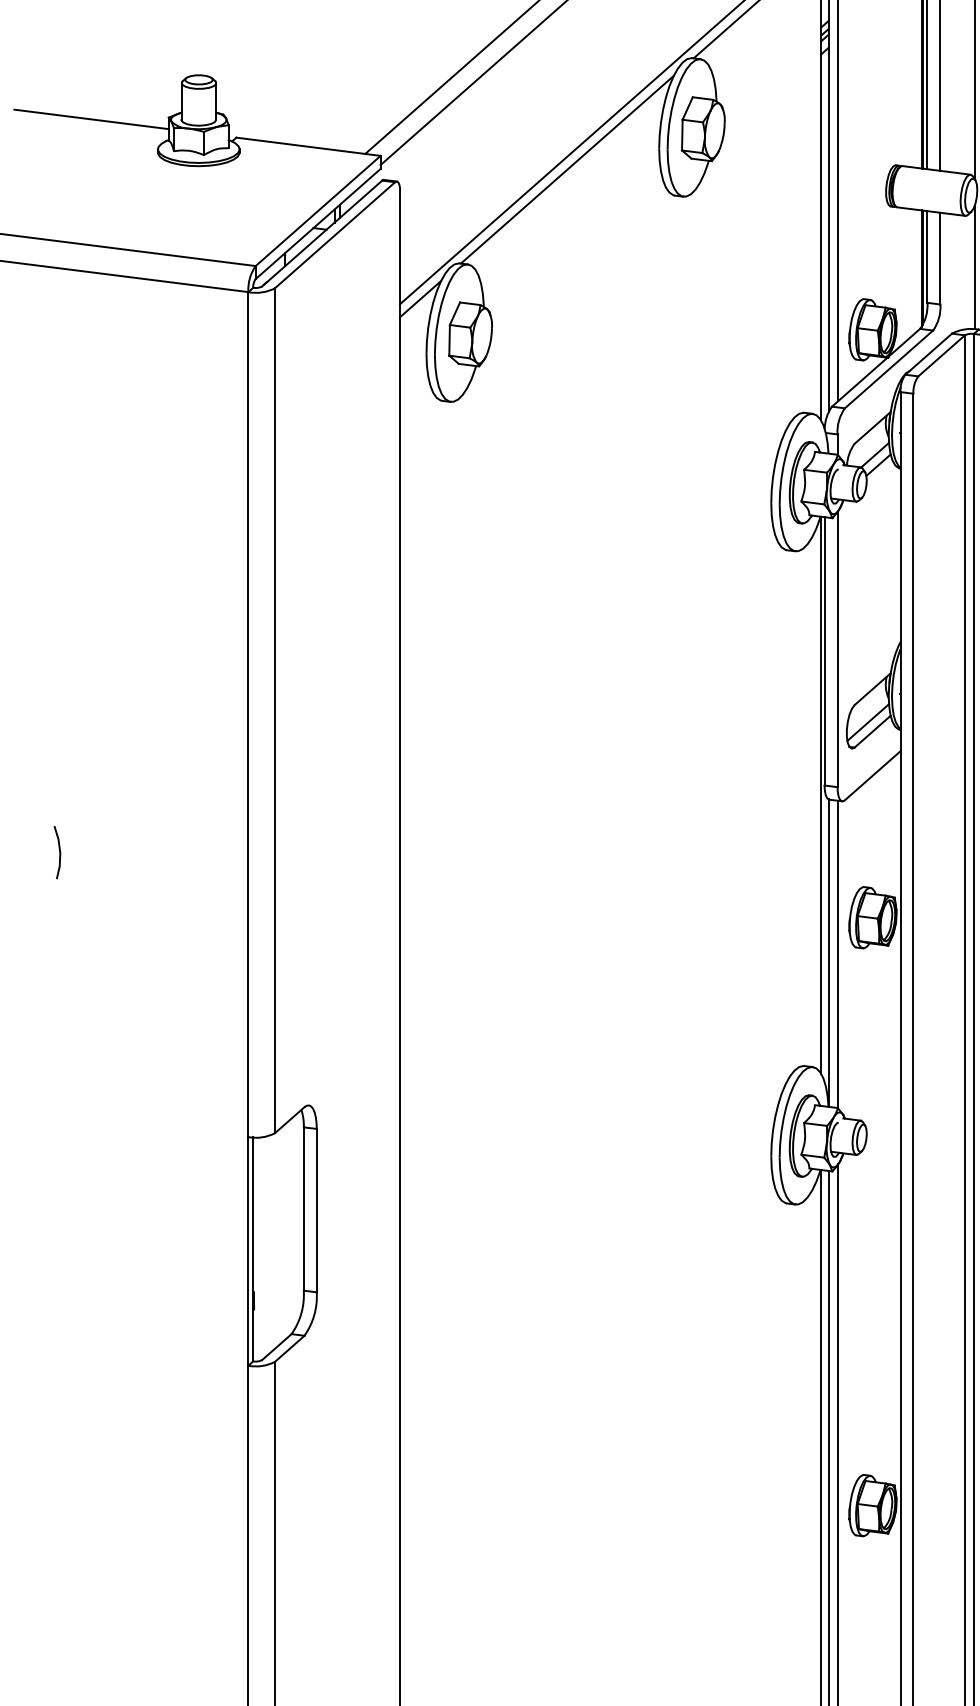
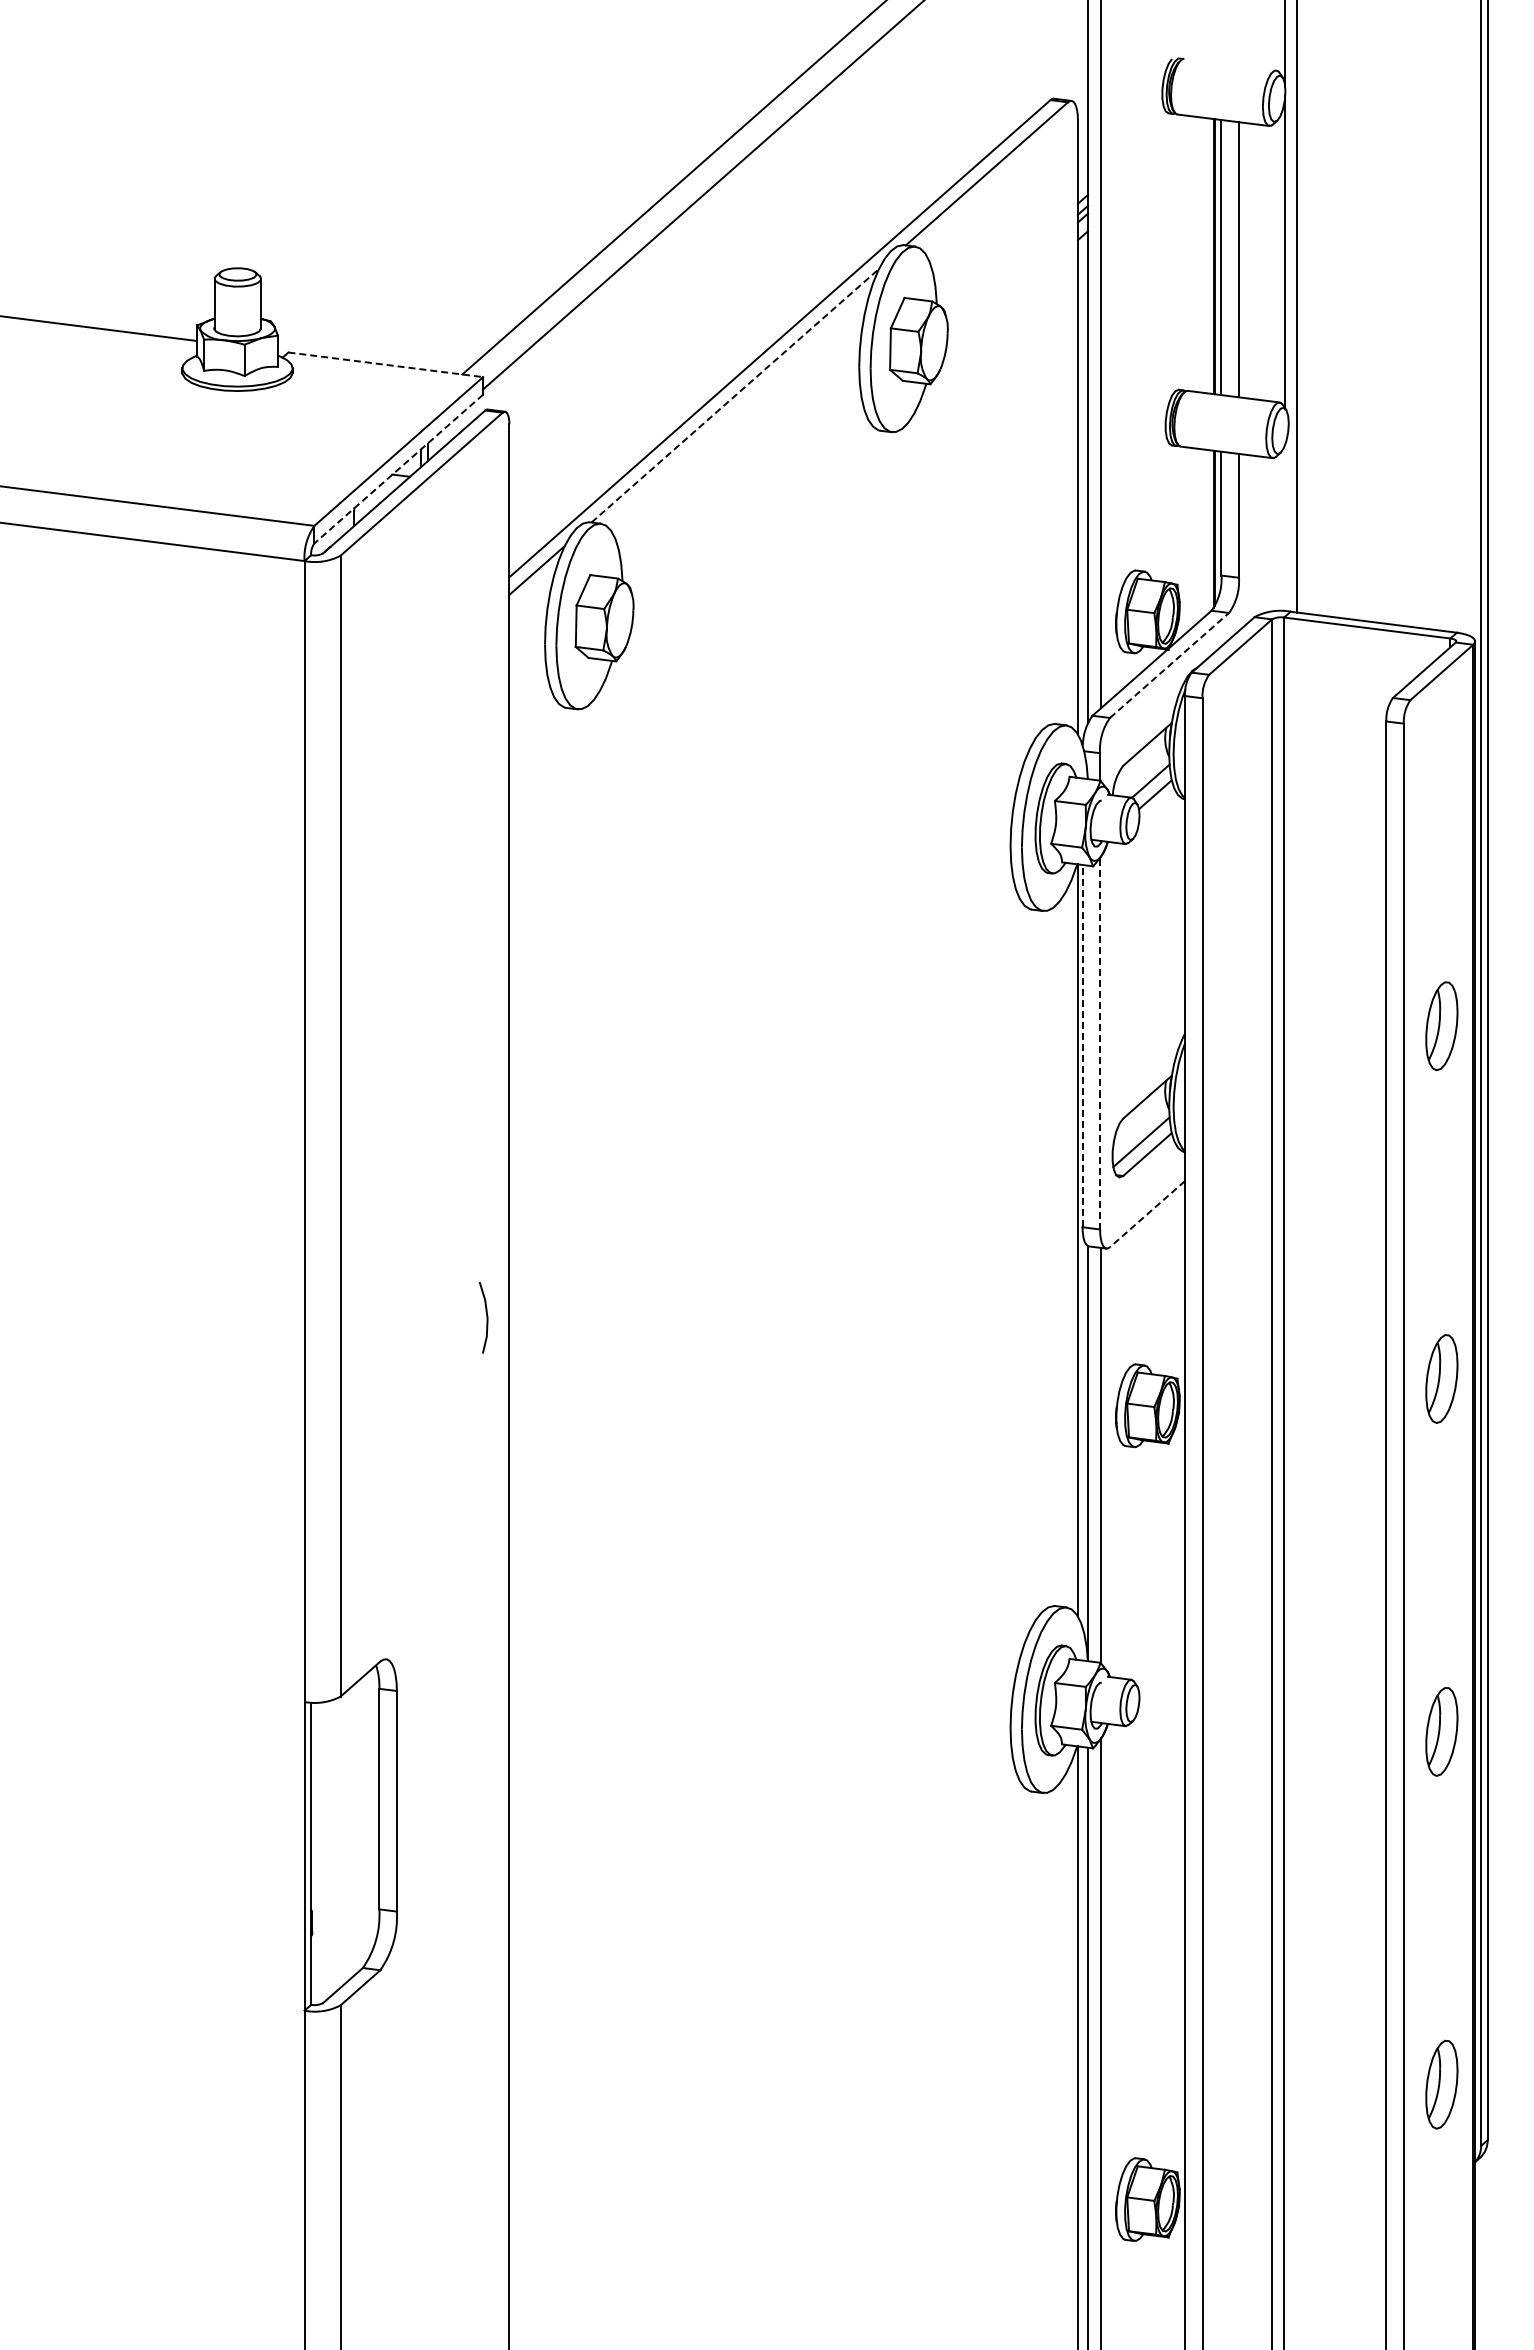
line: (309, 146) -> (386, 364), solid -> dashed
line: (567, 169) -> (735, 395), solid -> dashed
line: (317, 224) -> (398, 469), solid -> dashed
line: (974, 267) -> (1285, 527), removed
line: (888, 369) -> (1169, 665), solid -> dashed
line: (837, 649) -> (1100, 1043), solid -> dashed
line: (824, 650) -> (1082, 1045), solid -> dashed
line: (872, 776) -> (1147, 1214), solid -> dashed
line: (59, 852) -> (486, 1317), moved

